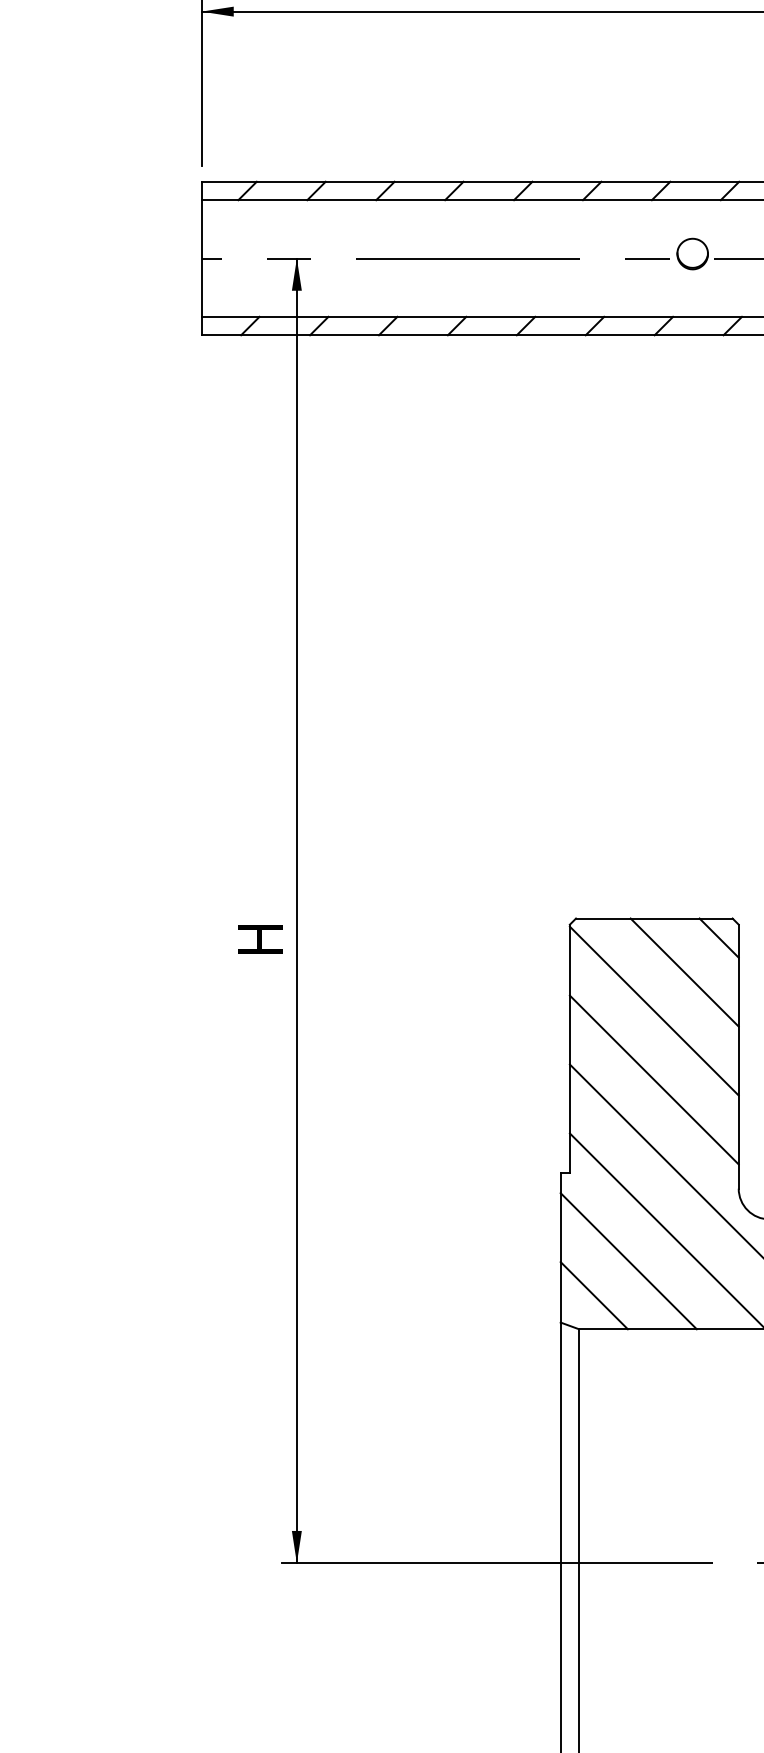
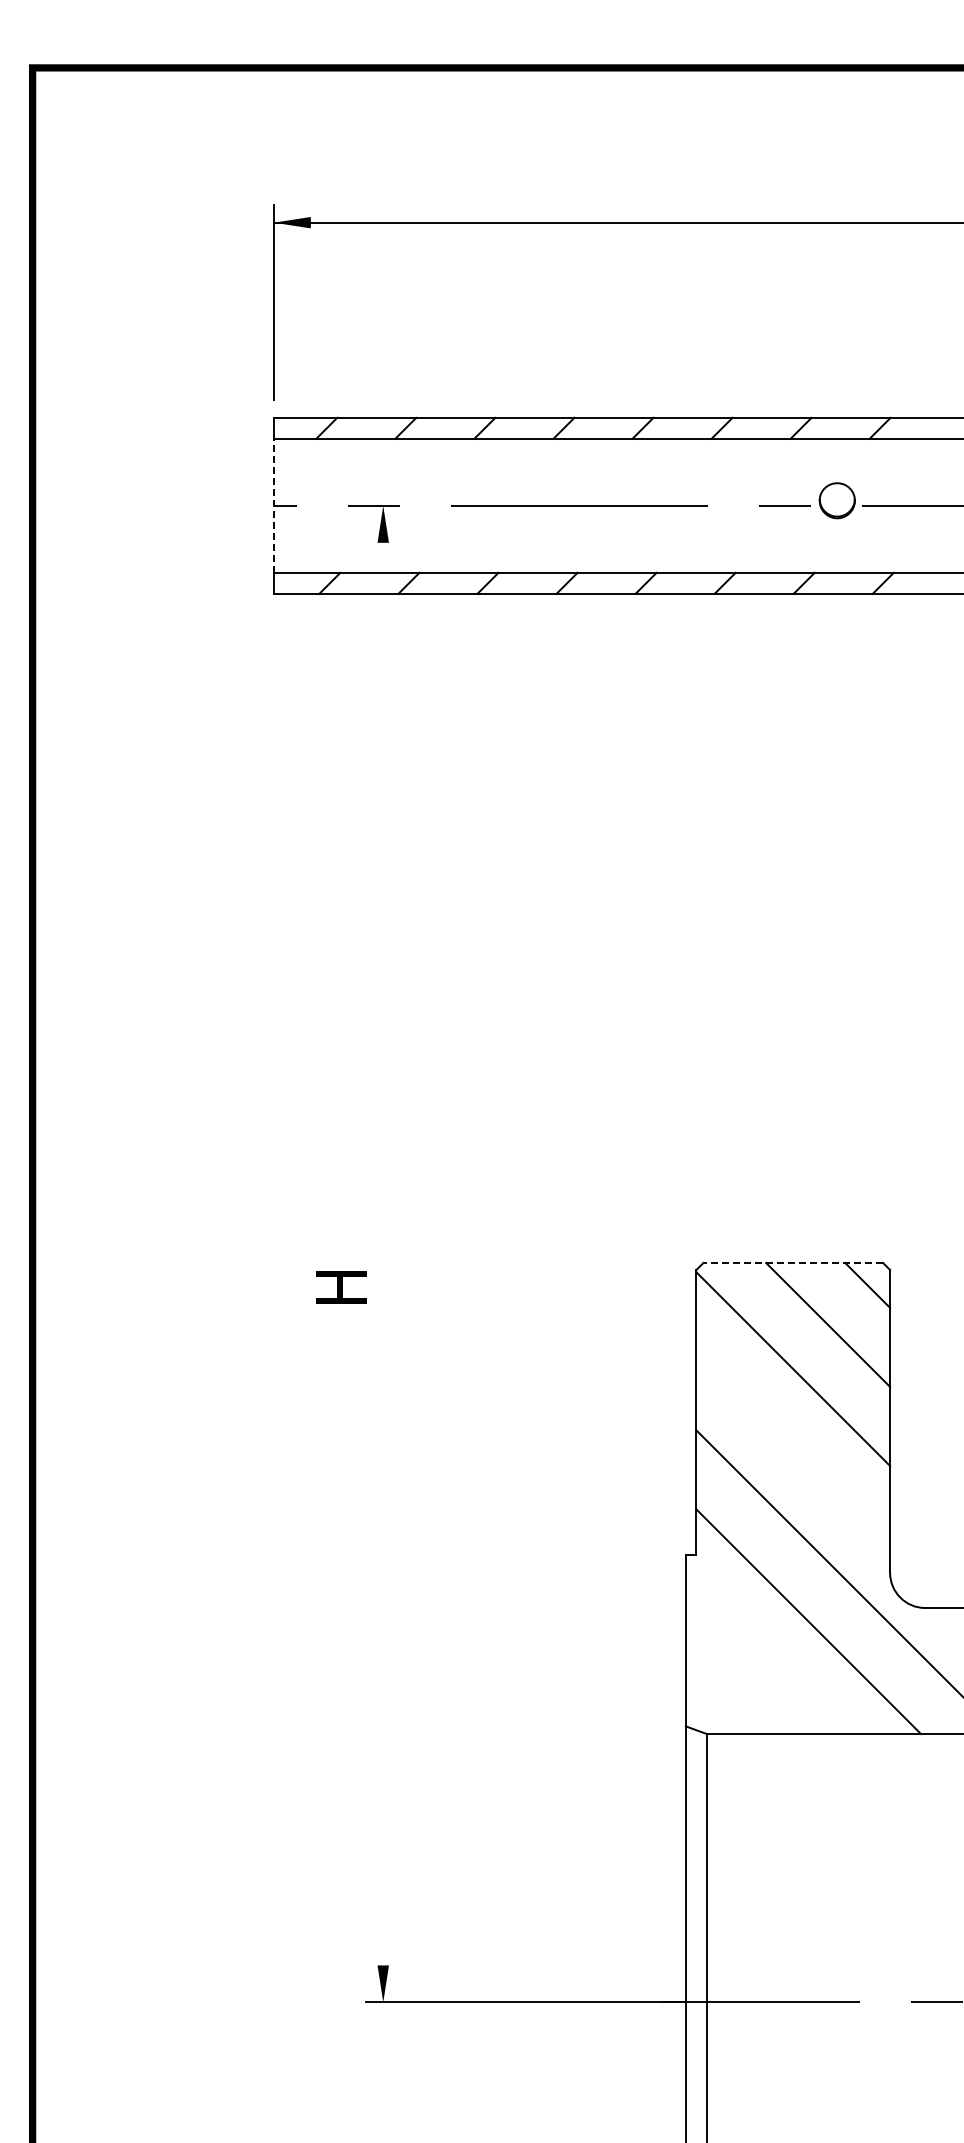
line: (201, 258) -> (273, 505), solid -> dashed
line: (297, 910) -> (383, 1253), removed
line: (654, 918) -> (793, 1262), solid -> dashed
line: (654, 1080) -> (793, 1448), removed
line: (628, 1260) -> (763, 1655), removed
line: (593, 1295) -> (723, 1695), removed

